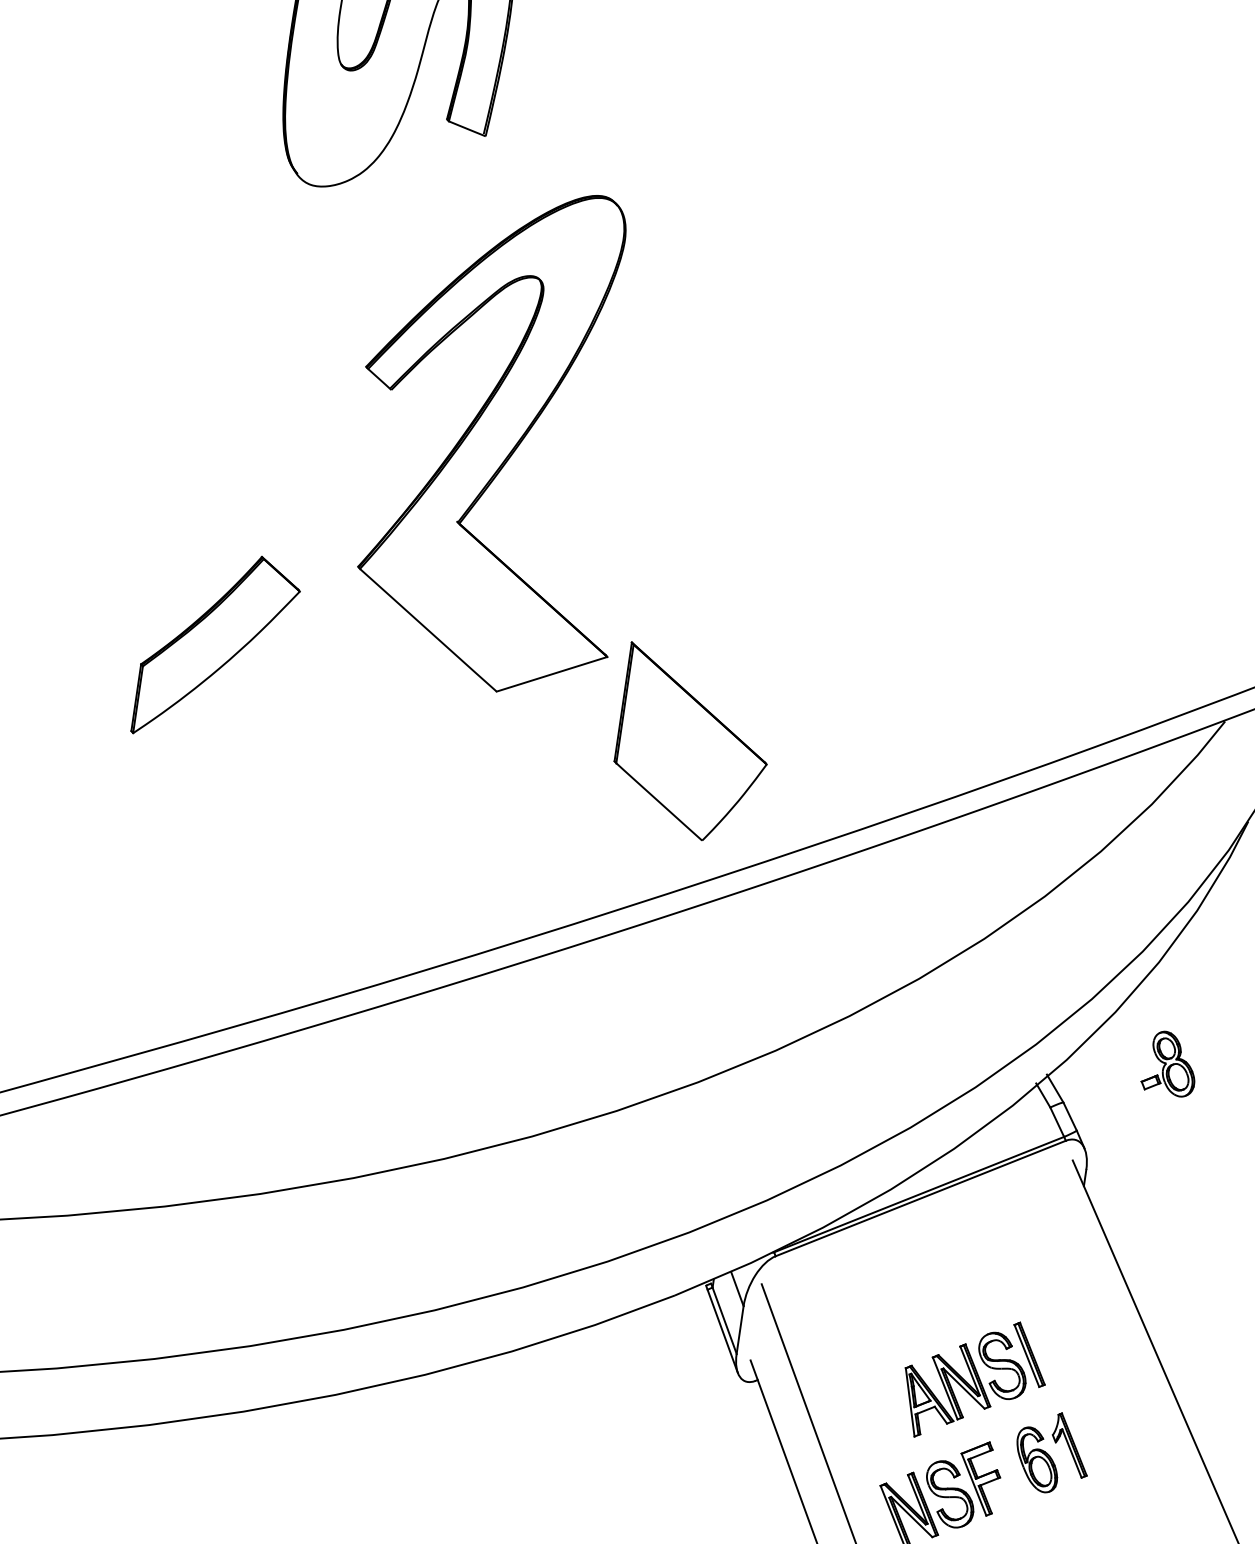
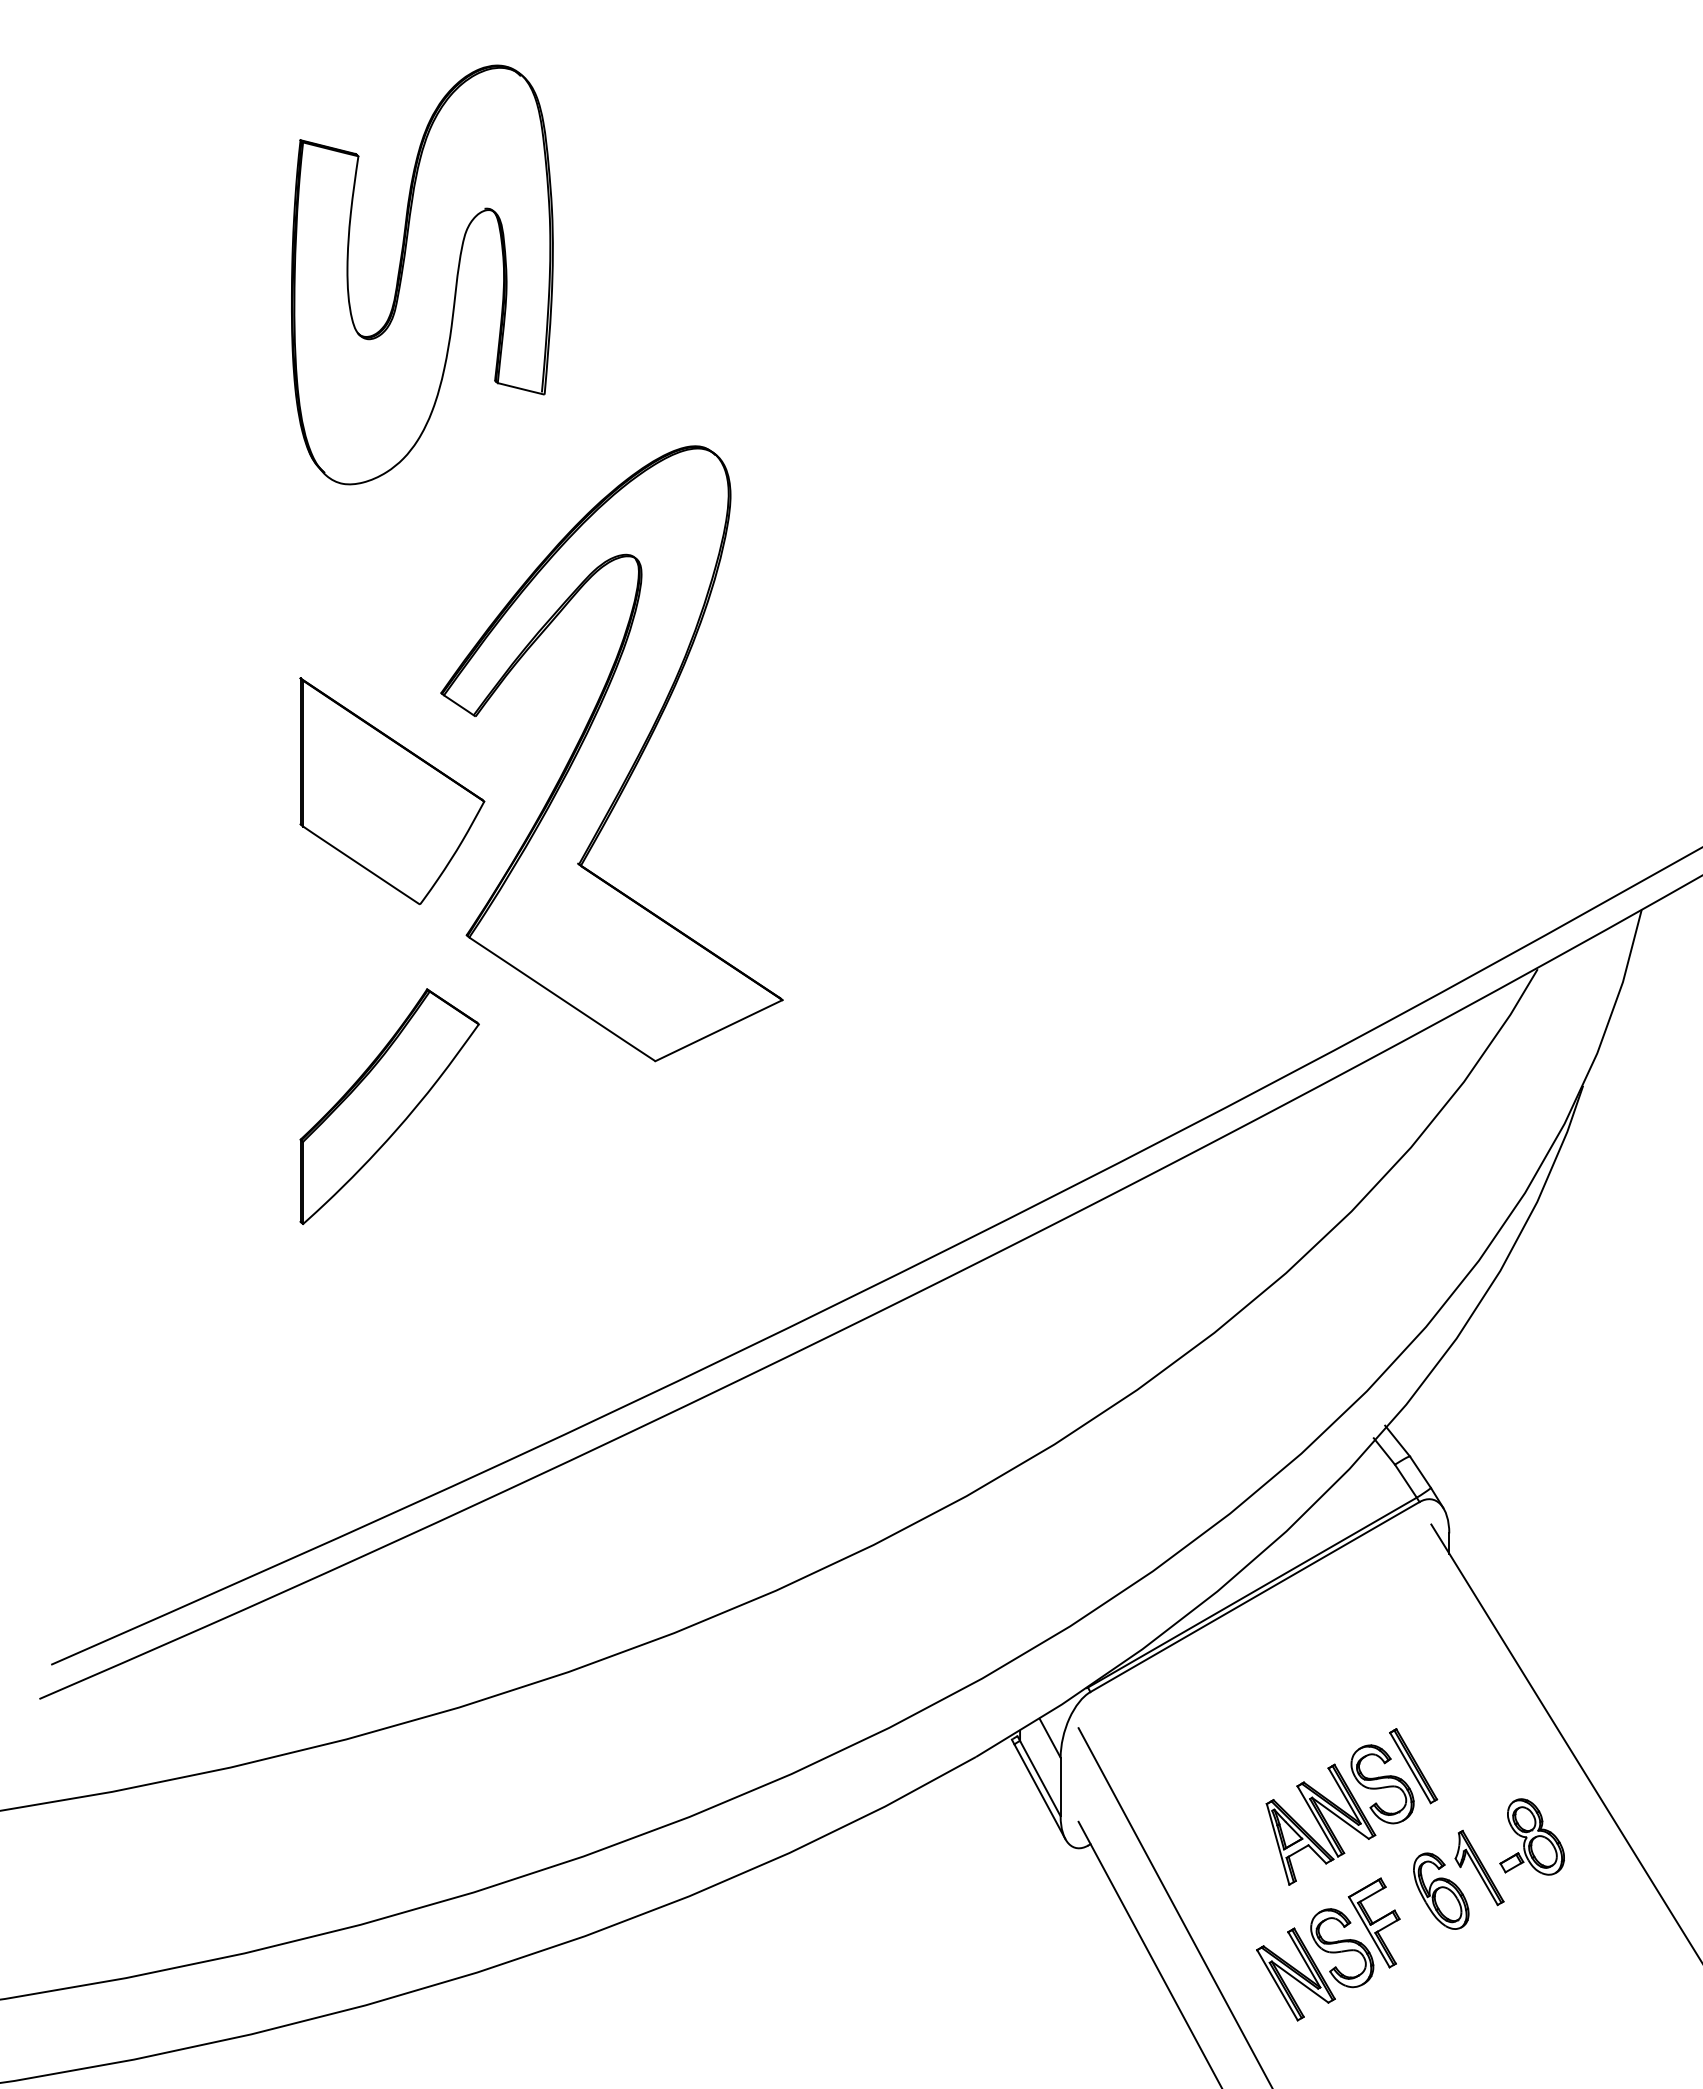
part: (217, 647) -> (389, 1106), moved
part: (693, 745) -> (392, 791), moved
part: (1170, 1063) -> (1531, 1836), moved

